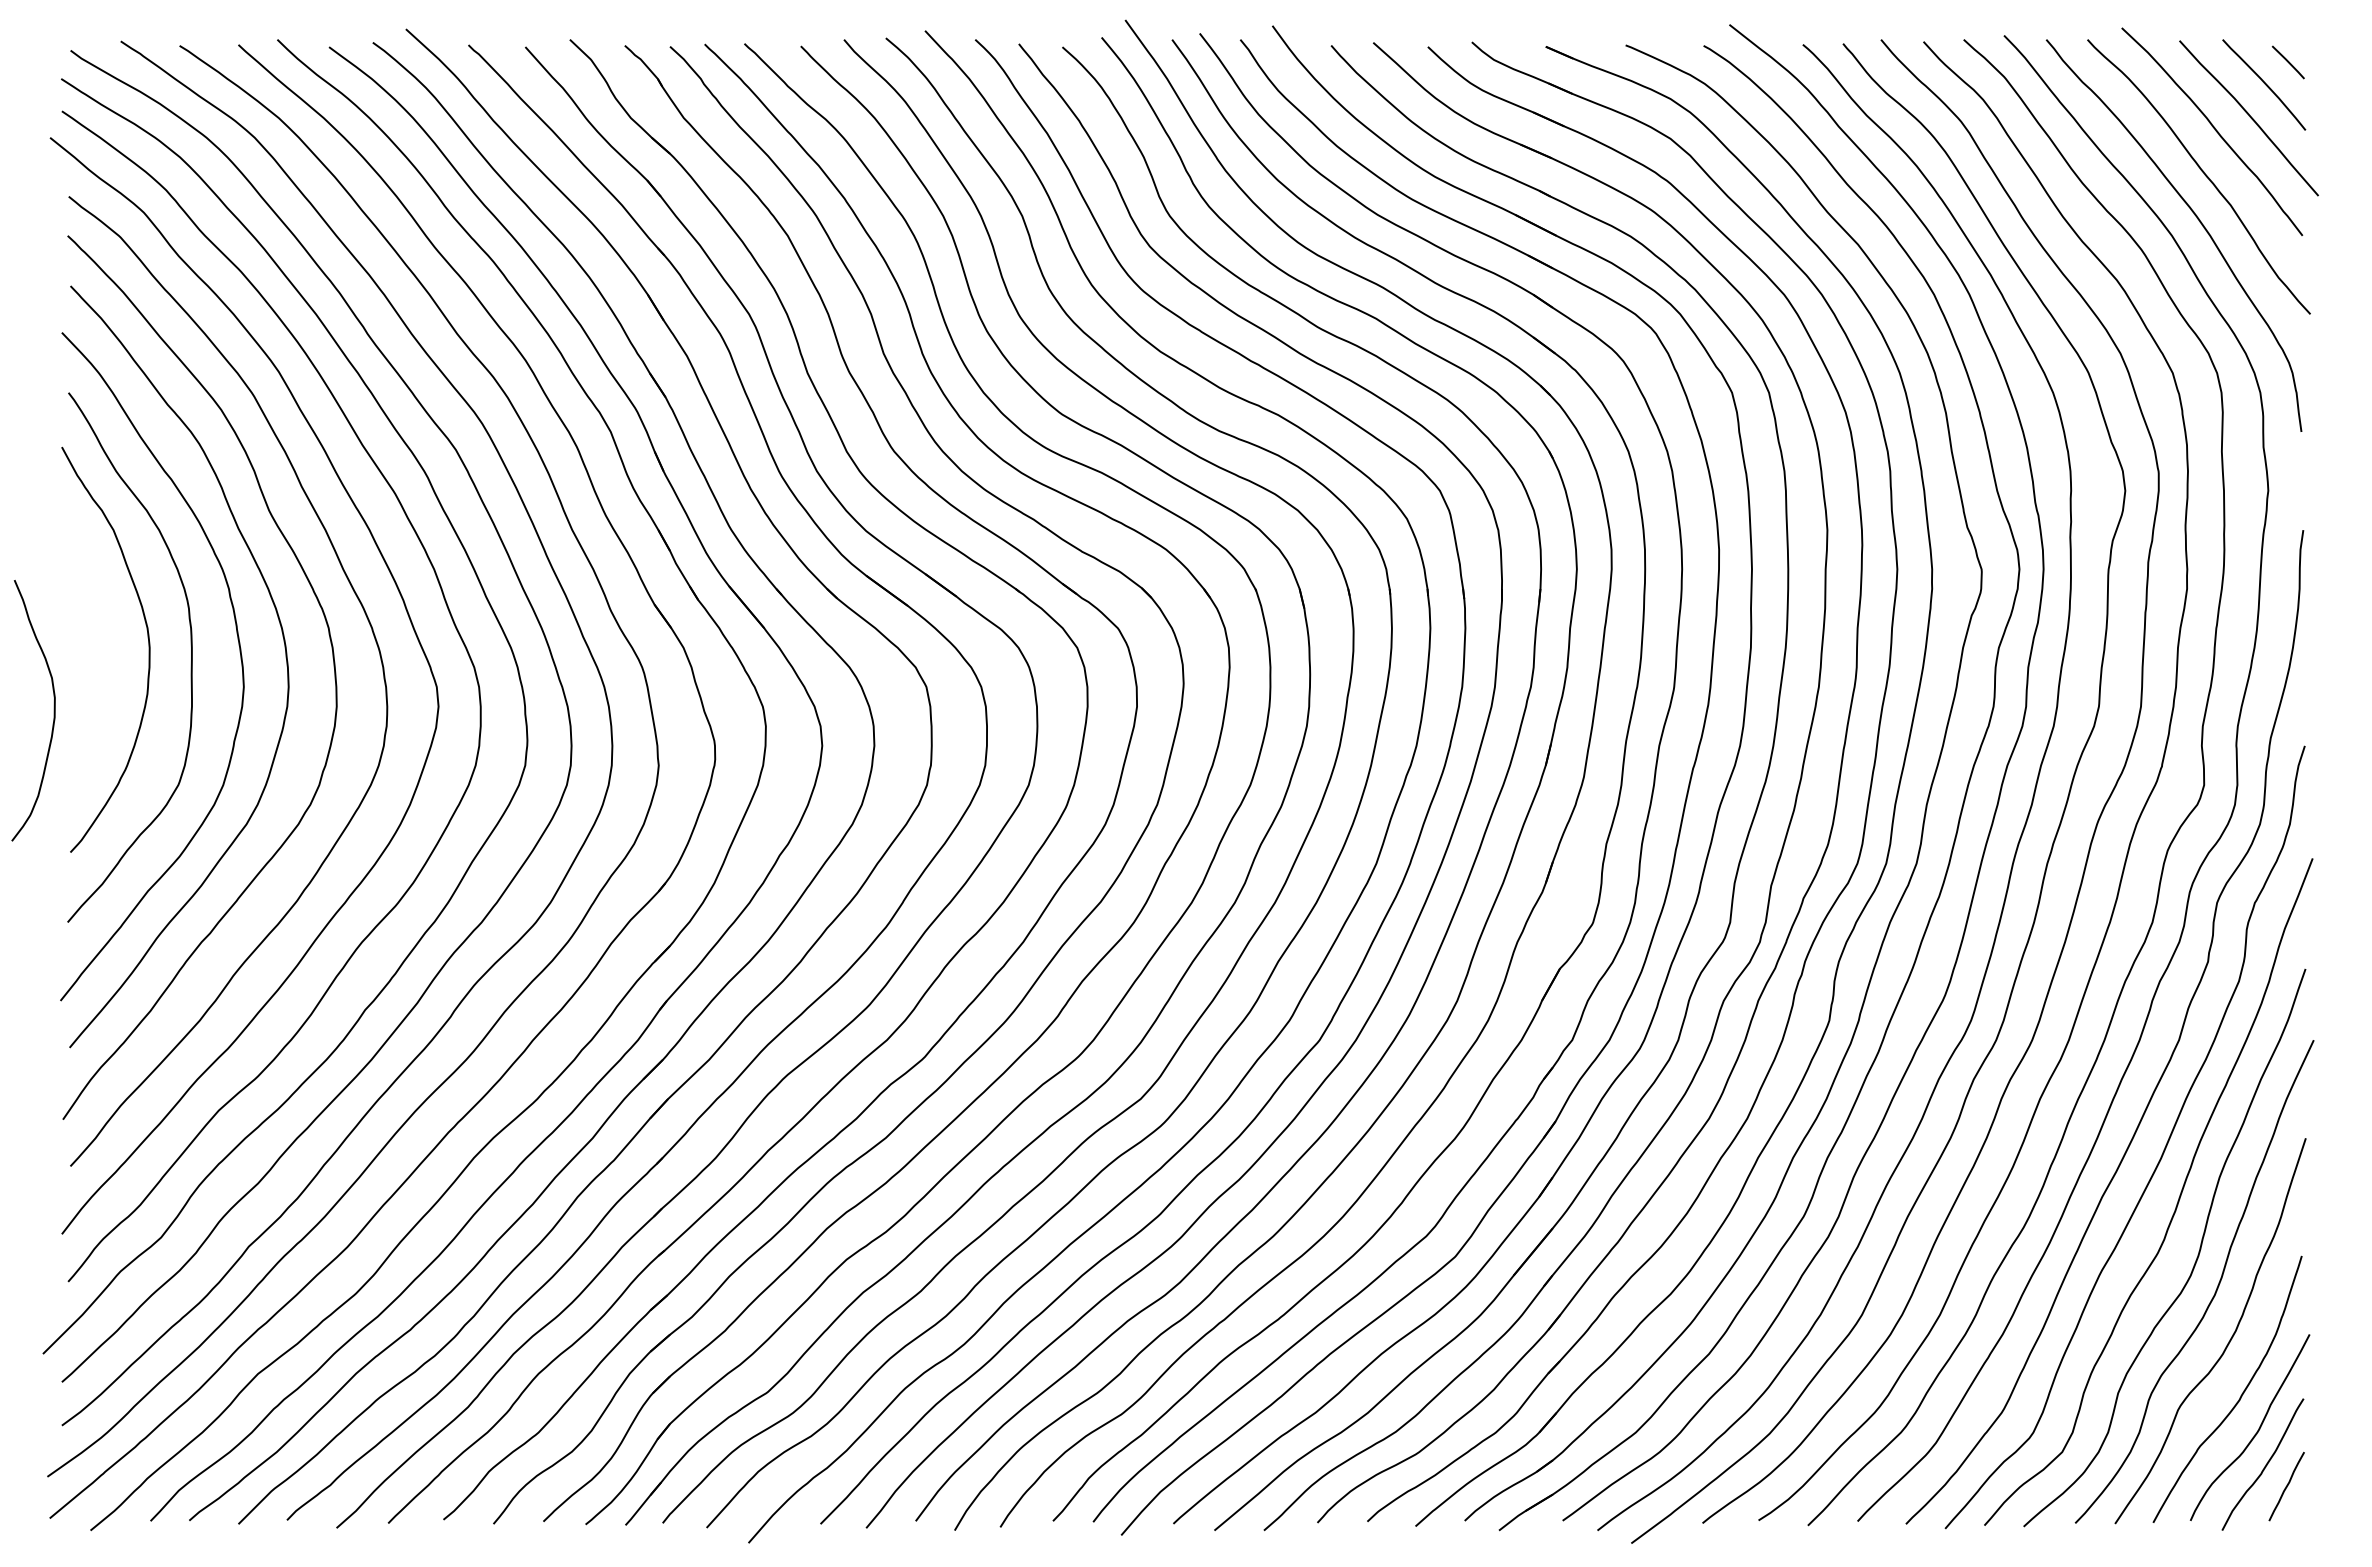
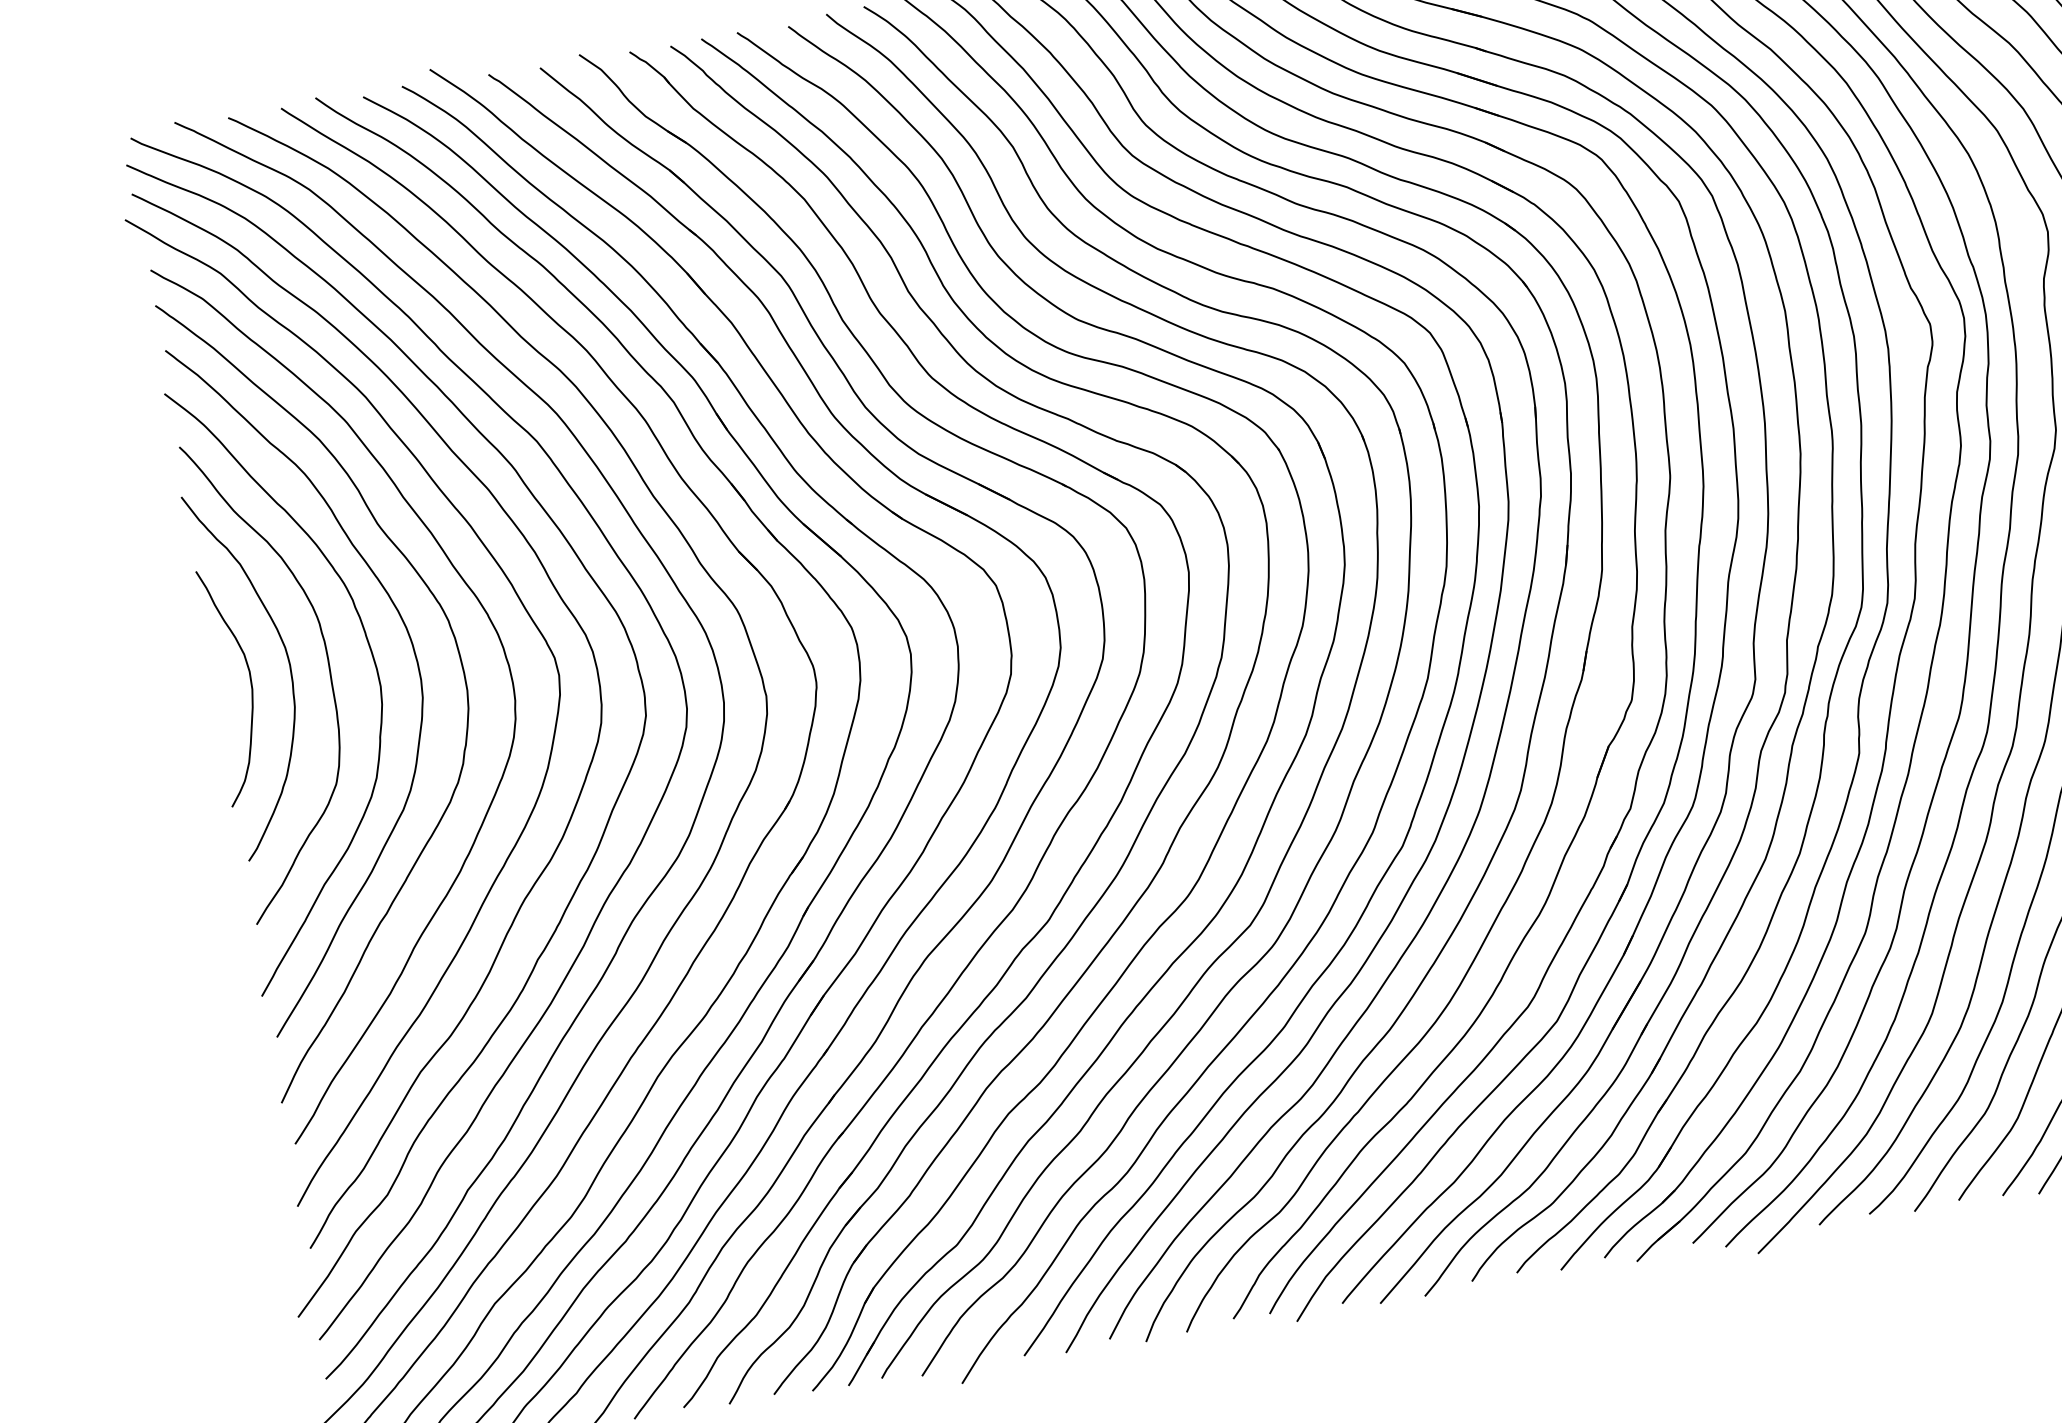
curve: (53, 710) -> (250, 683), moved

